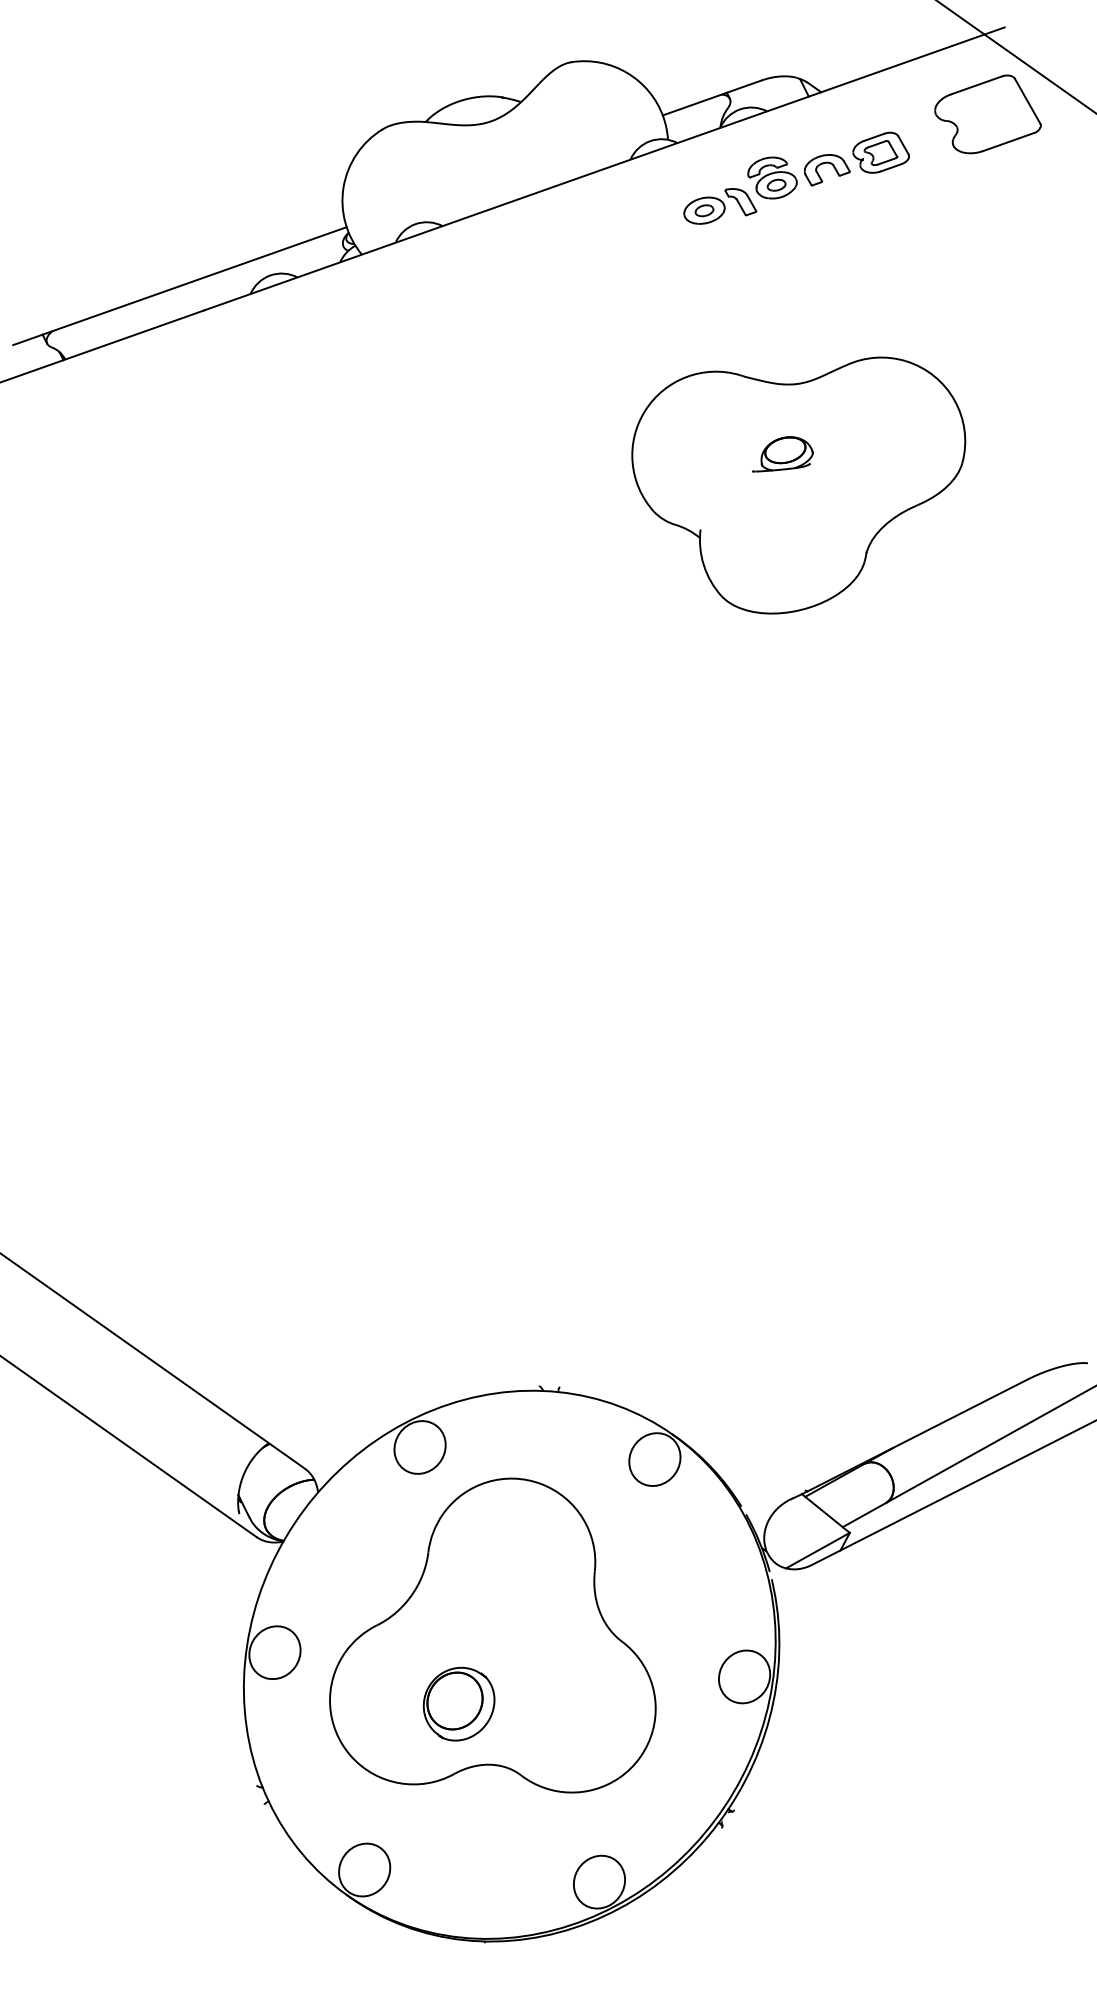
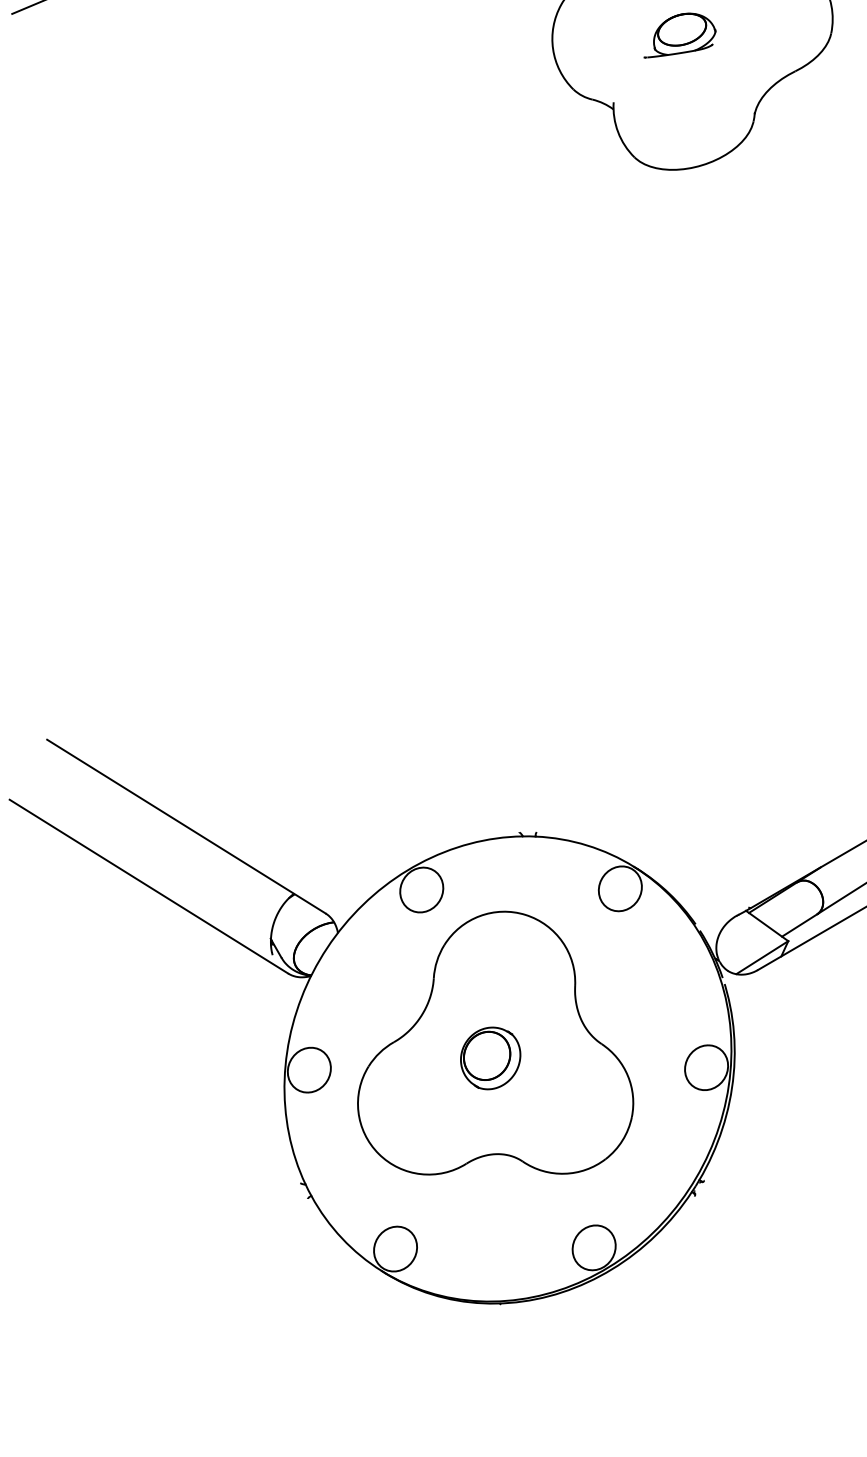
part: (782, 454) -> (679, 35), size x1.43
part: (458, 1703) -> (490, 1057), moved

